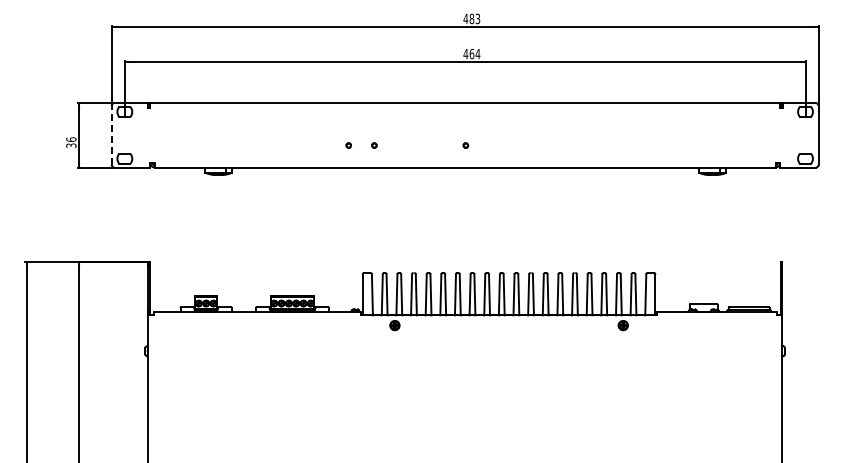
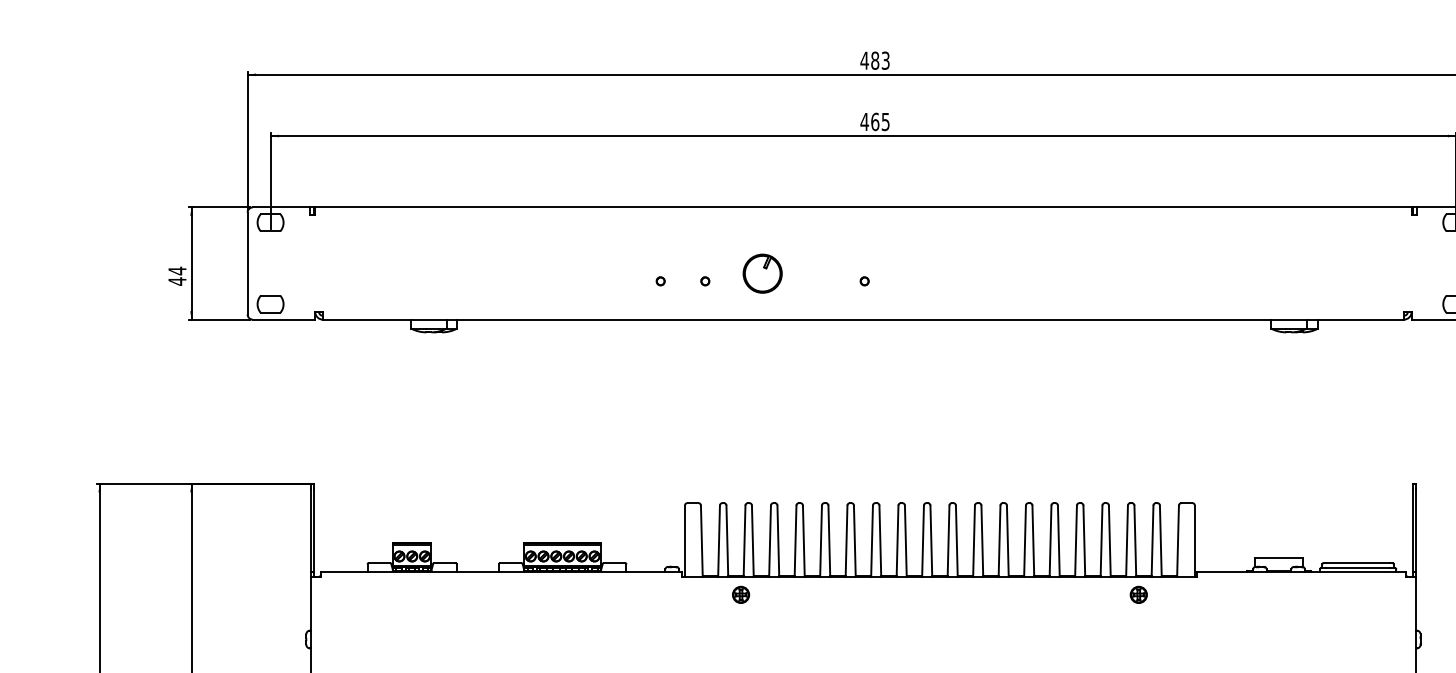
text: (477, 54) -> (884, 122), 464 -> 465
line: (111, 134) -> (247, 262), dashed -> solid
part: (407, 141) -> (762, 274), added
text: (71, 142) -> (177, 275), 36 -> 44

